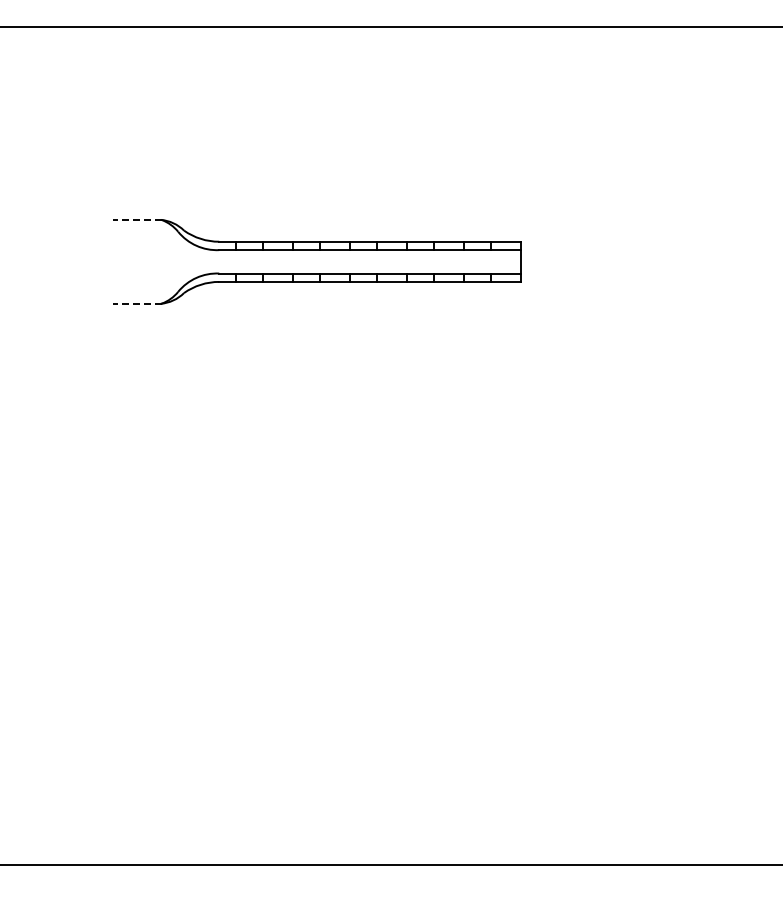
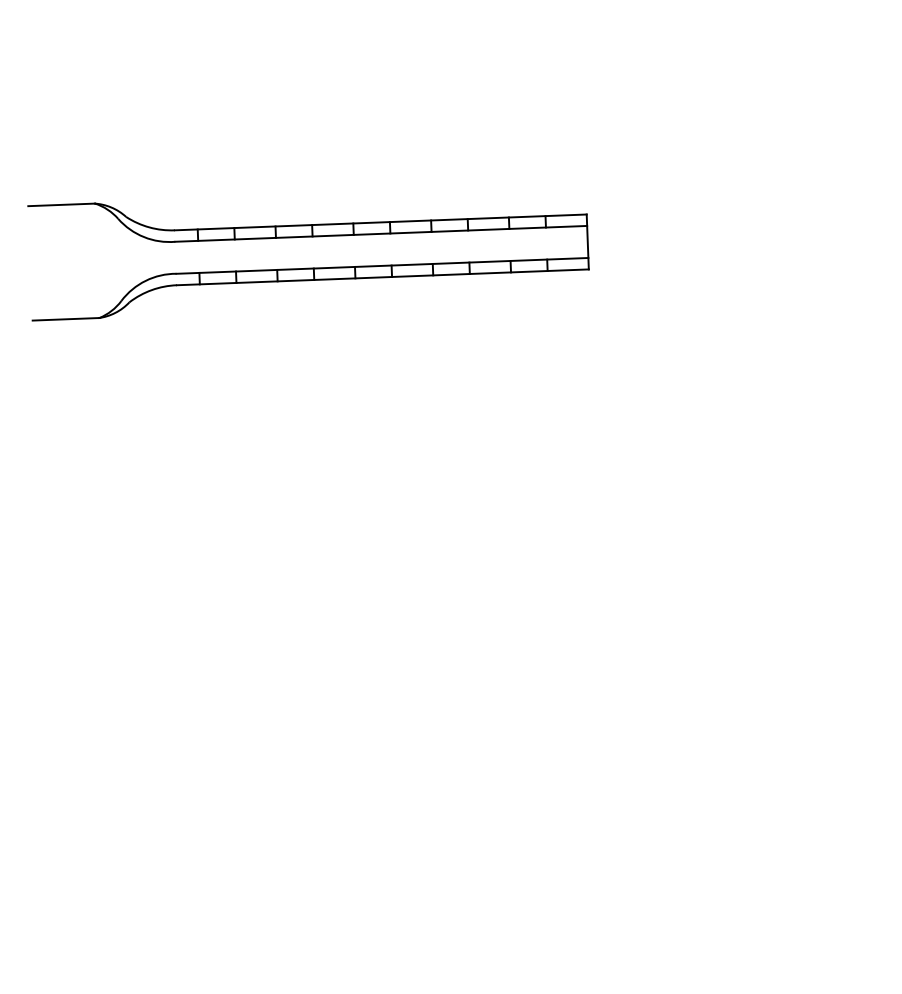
line: (136, 219) -> (60, 204), dashed -> solid
line: (136, 303) -> (65, 319), dashed -> solid

